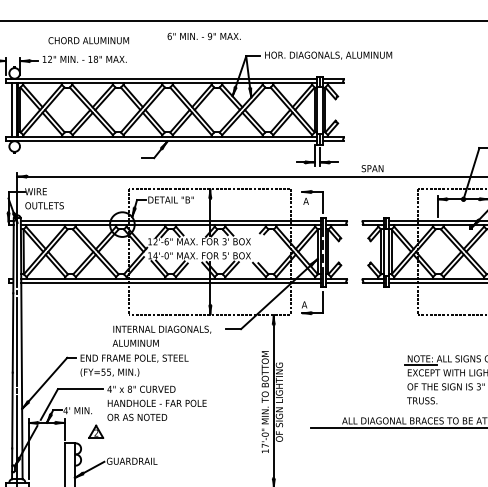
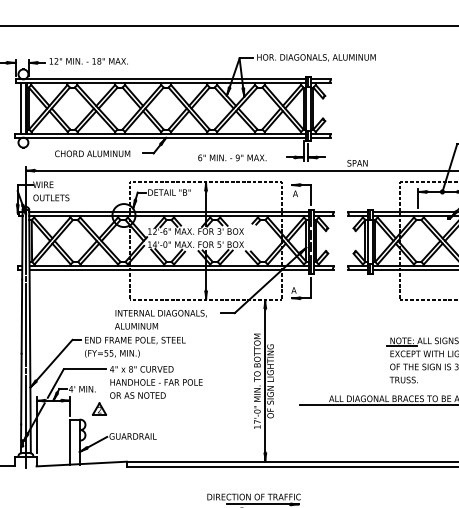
text: (204, 36) -> (232, 157), moved
text: (88, 40) -> (92, 153), moved

